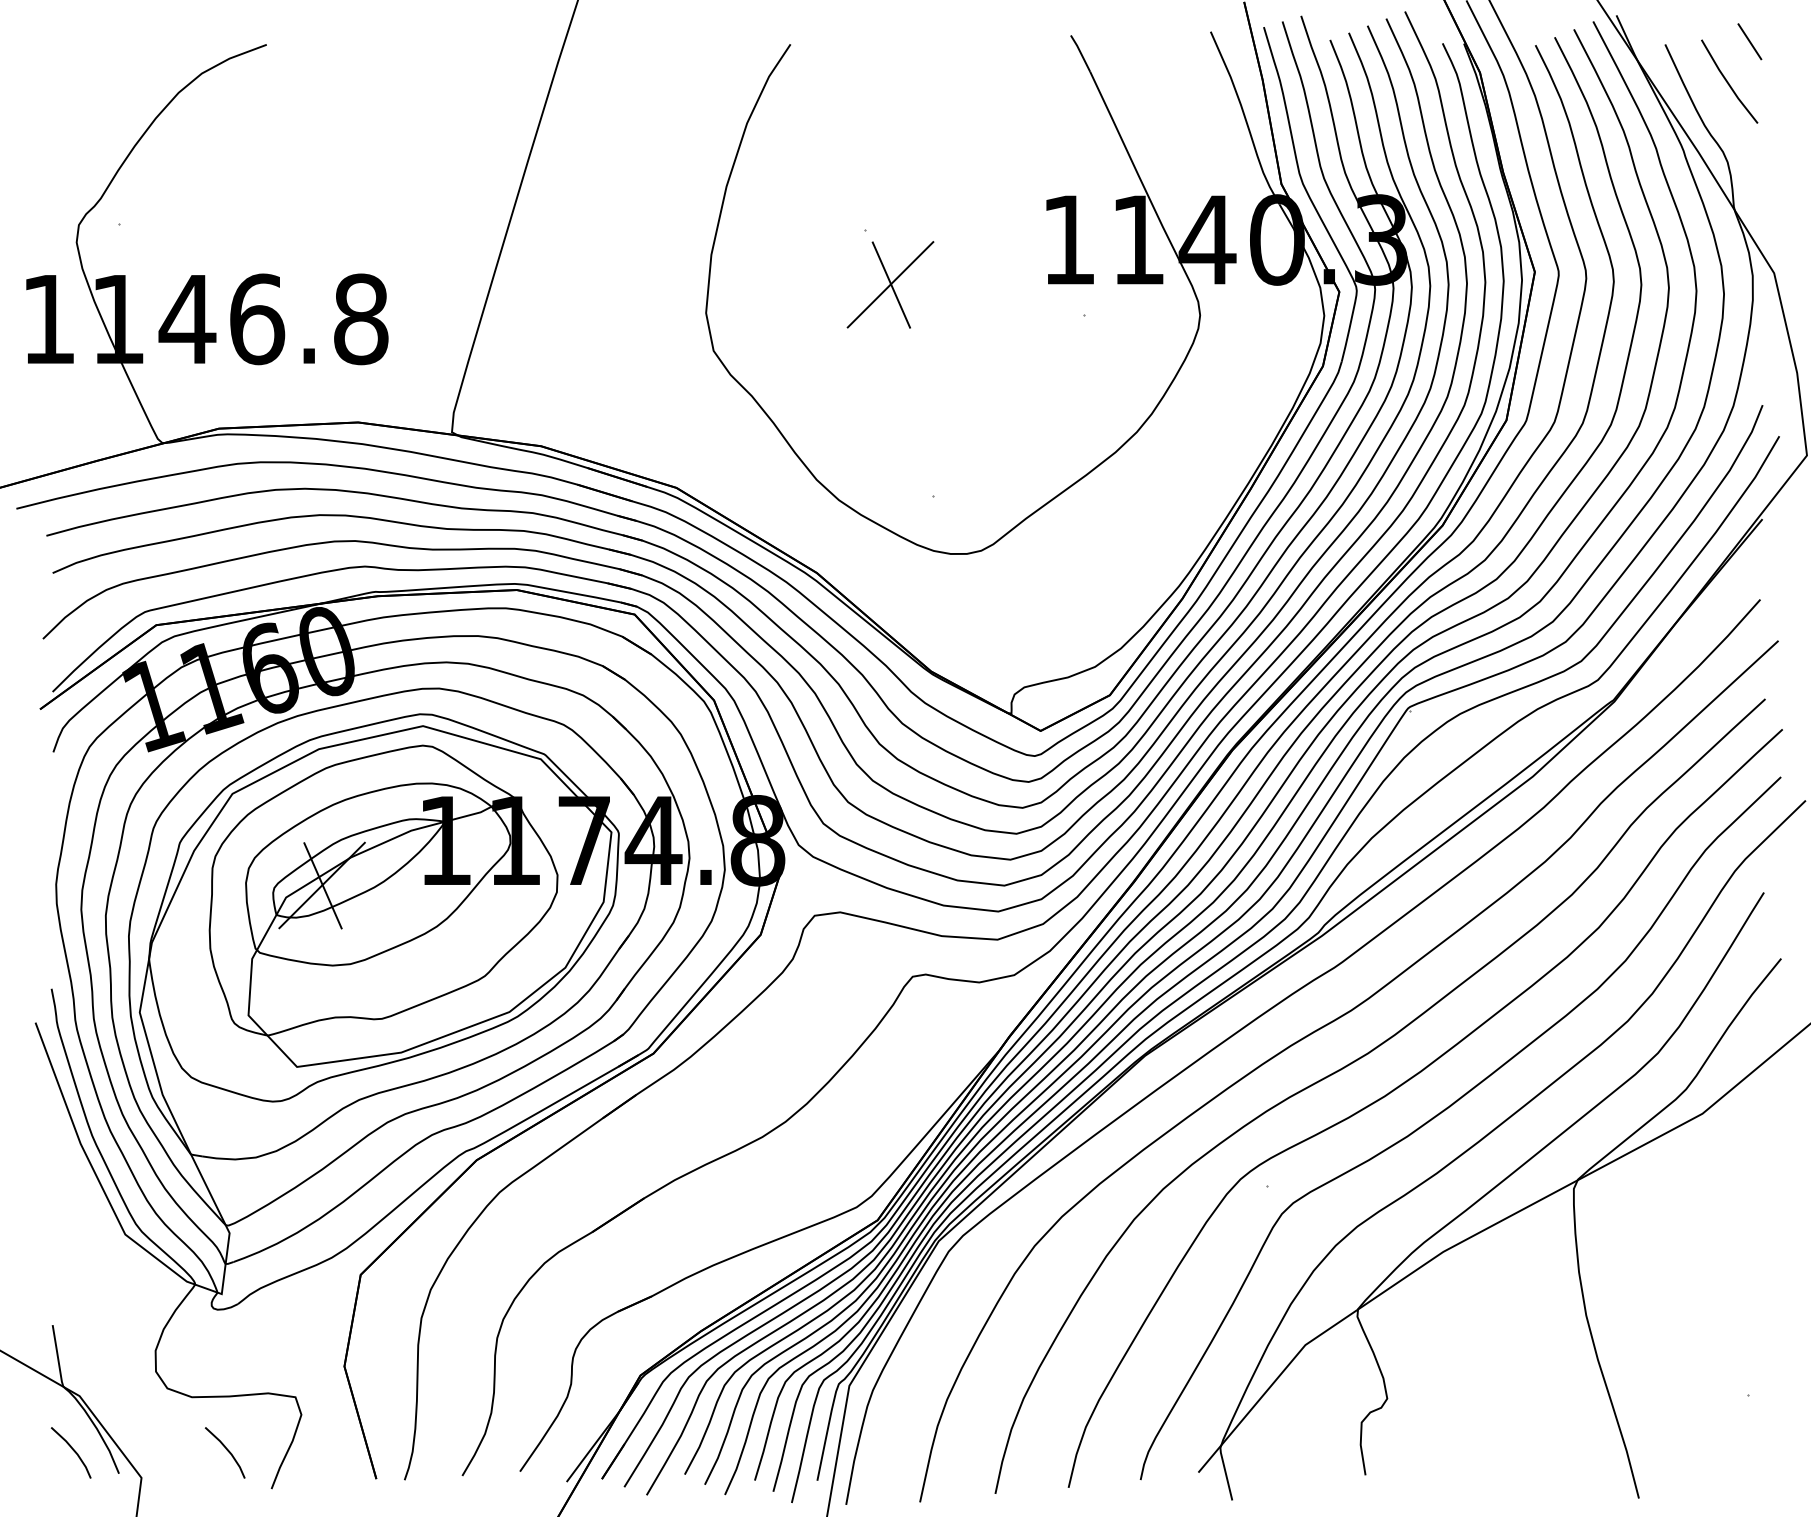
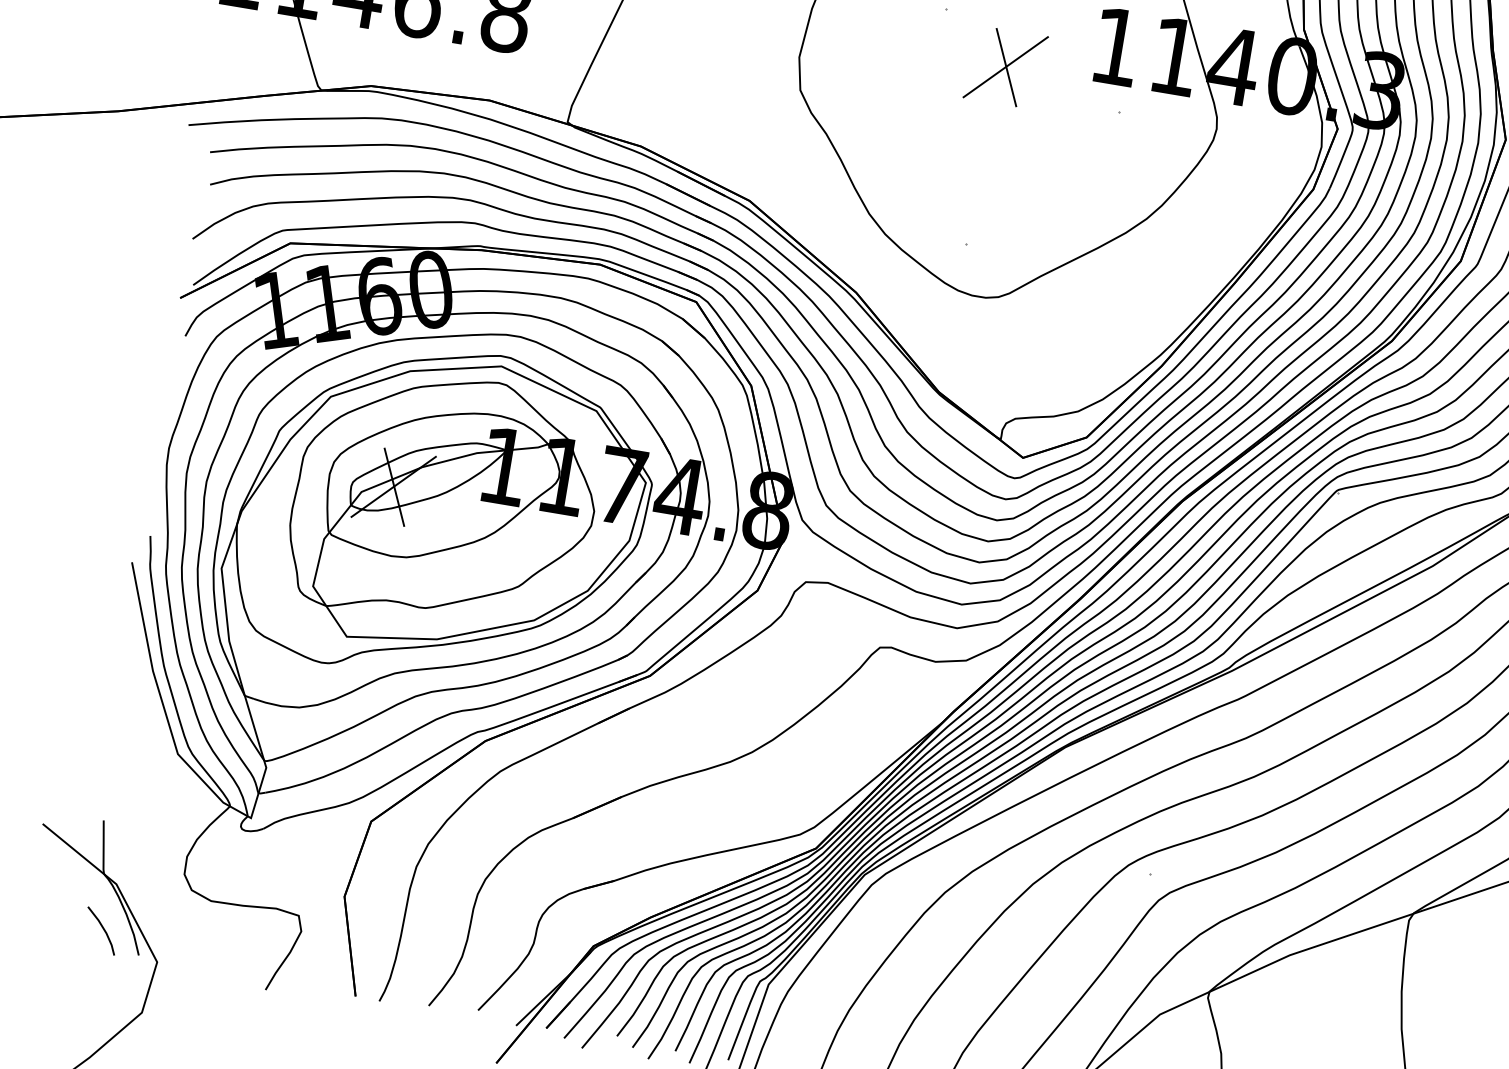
part: (890, 284) -> (1005, 66), moved
line: (226, 1450) -> (232, 951), removed

